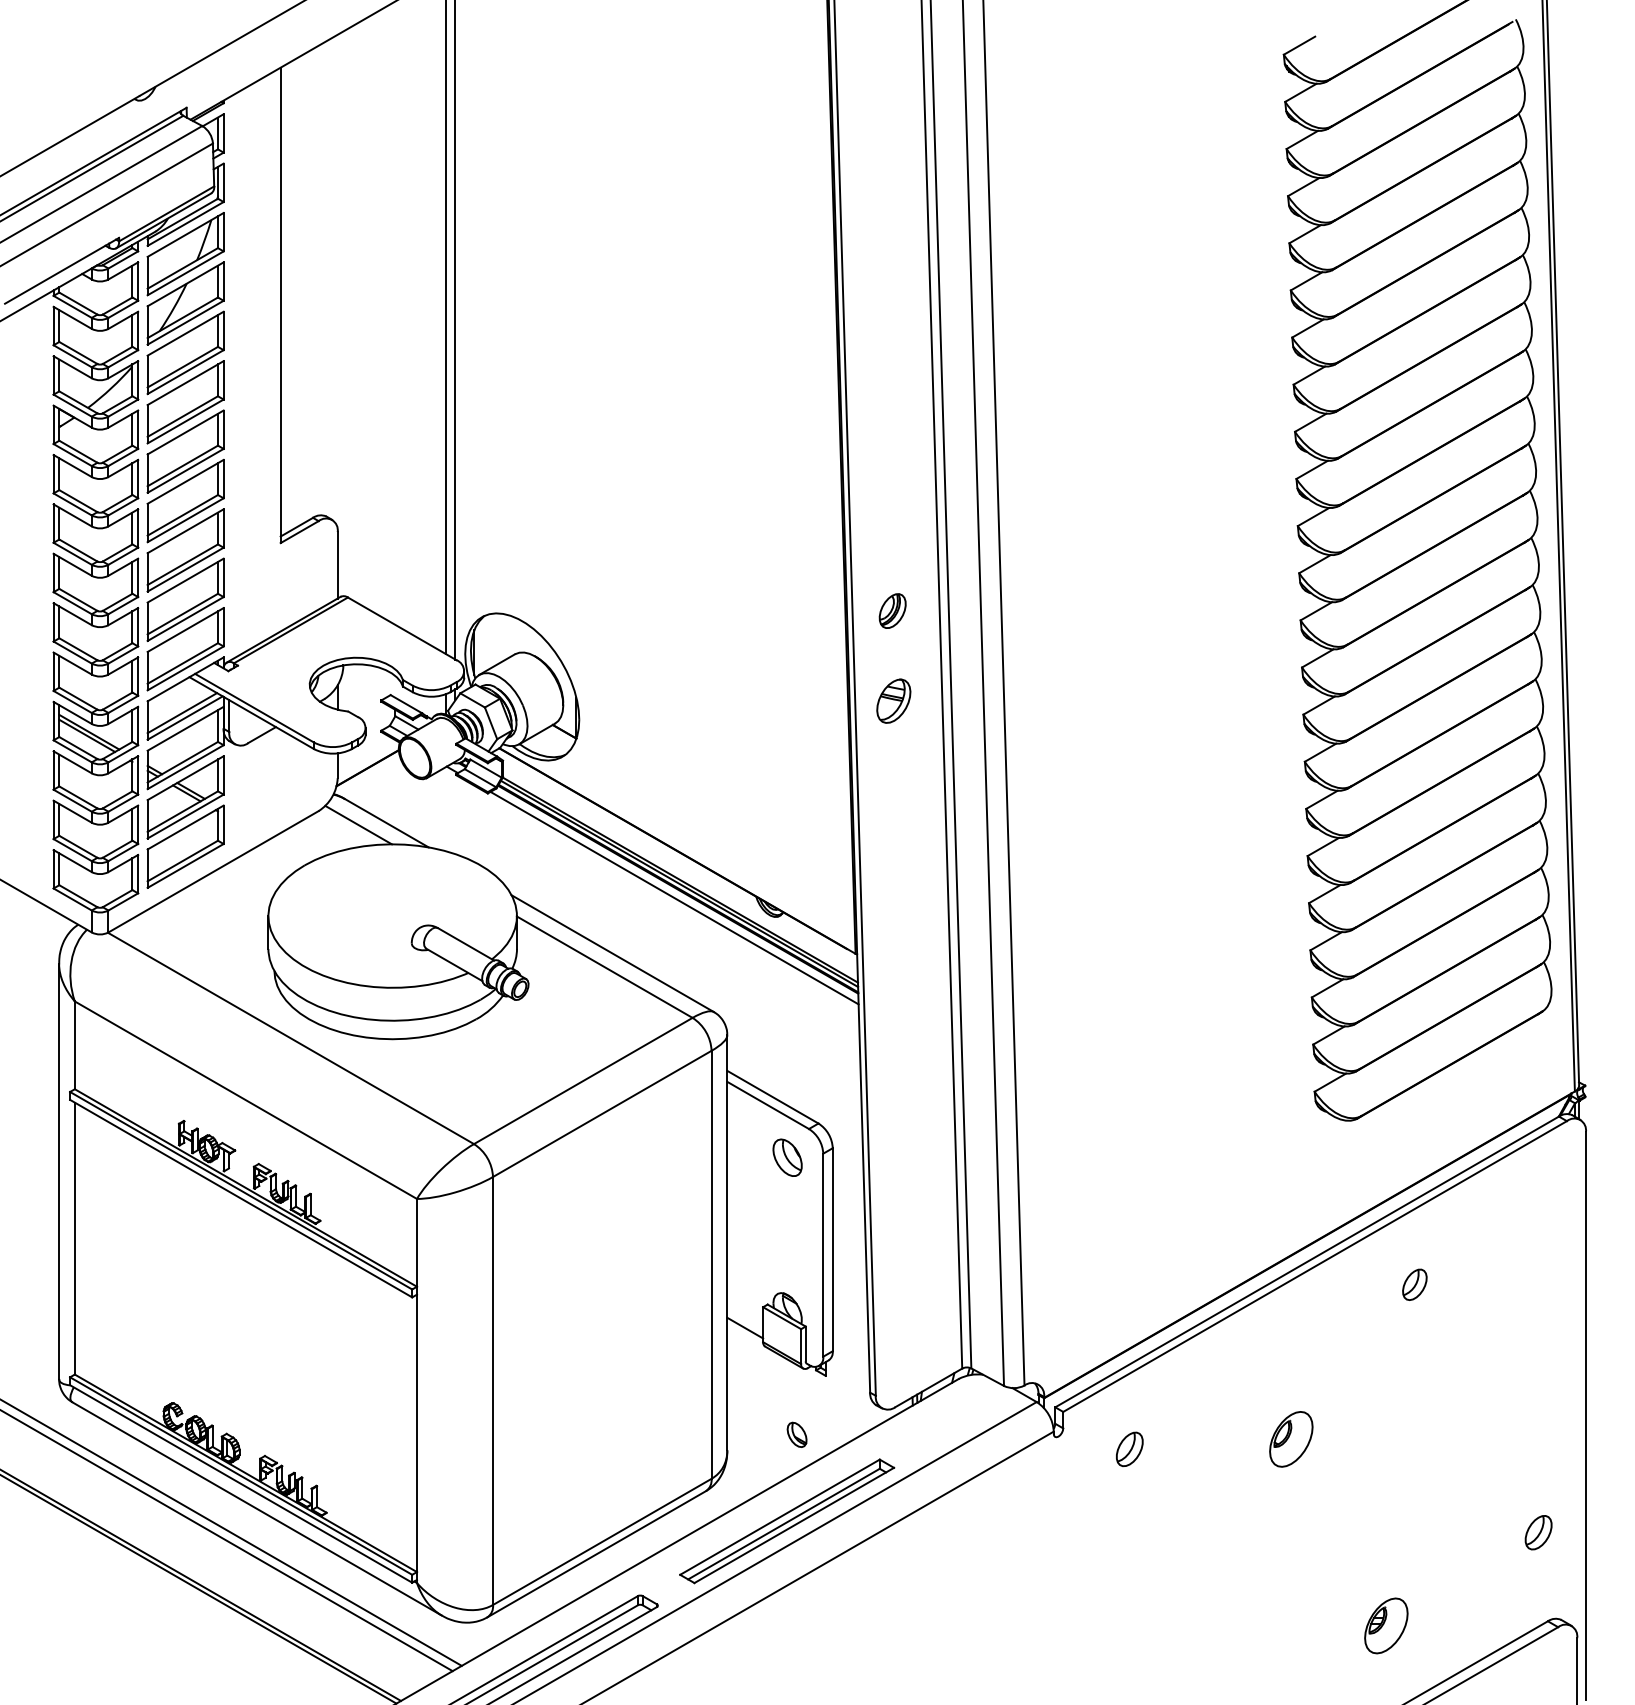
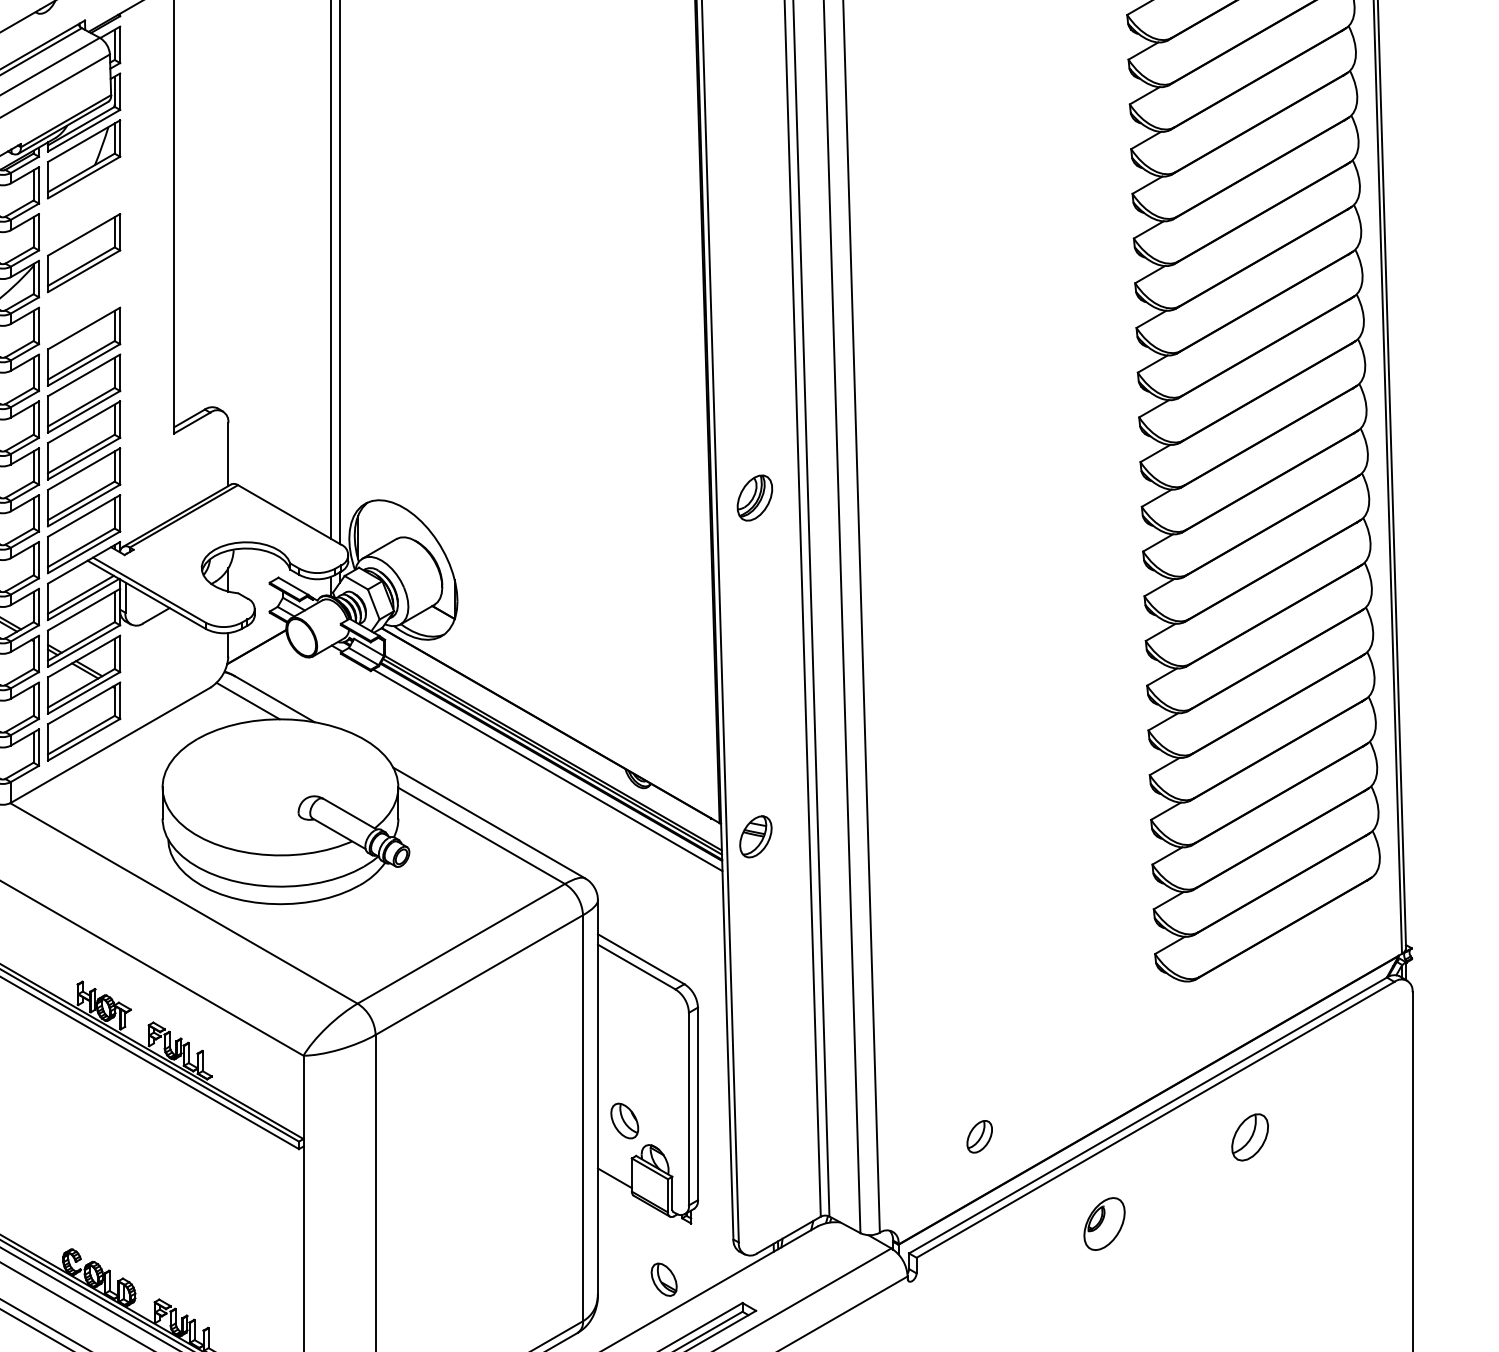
part: (185, 303) -> (83, 206), removed
part: (185, 402) -> (83, 300), removed
part: (892, 610) -> (754, 497), size x1.4
part: (893, 700) -> (755, 836), moved
part: (787, 1157) -> (624, 1120), moved
part: (1414, 1284) -> (1249, 1136), size x1.6
part: (796, 1434) -> (663, 1279), size x1.4
part: (1291, 1439) -> (1104, 1224), moved
part: (1129, 1448) -> (979, 1135), moved

